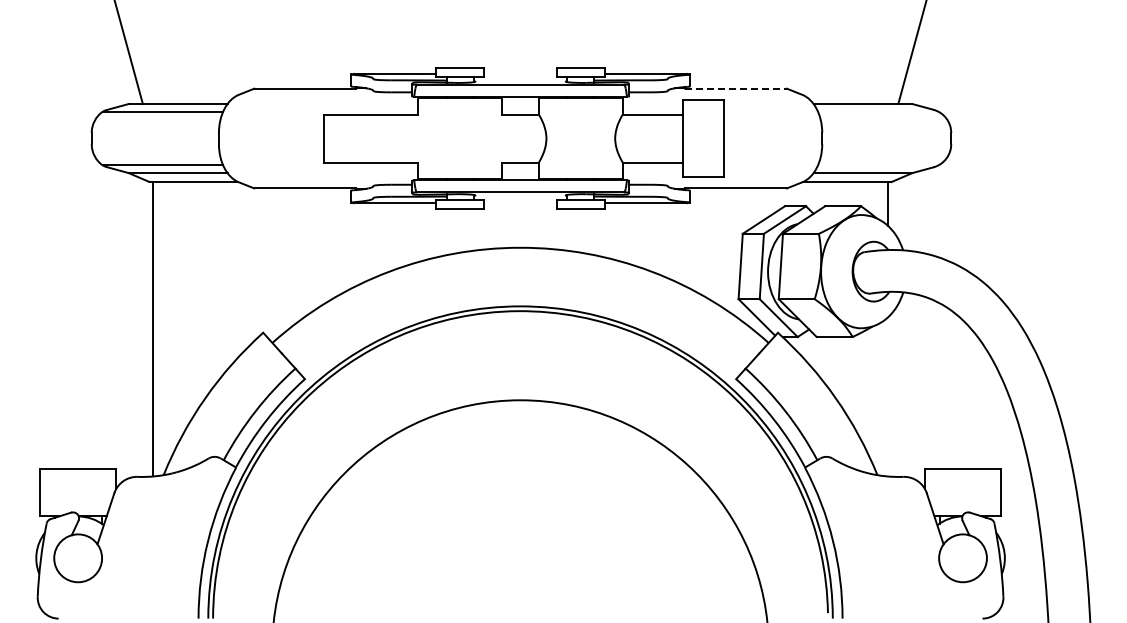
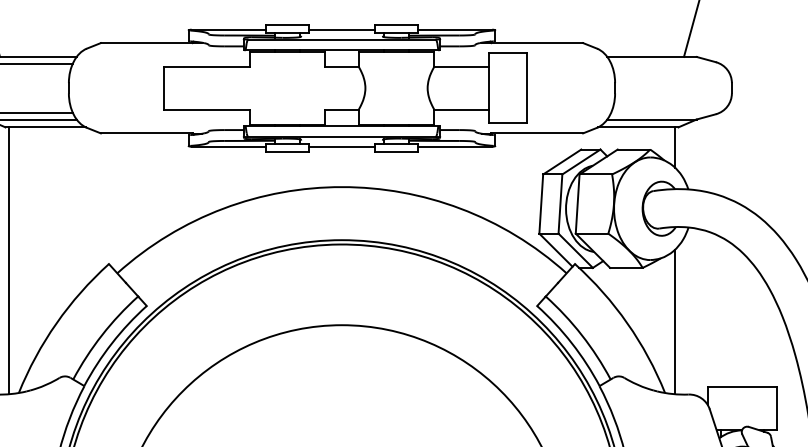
line: (520, 73) -> (341, 29), added
line: (736, 88) -> (537, 42), dashed -> solid
line: (520, 203) -> (341, 147), added
line: (888, 396) -> (675, 321), added

